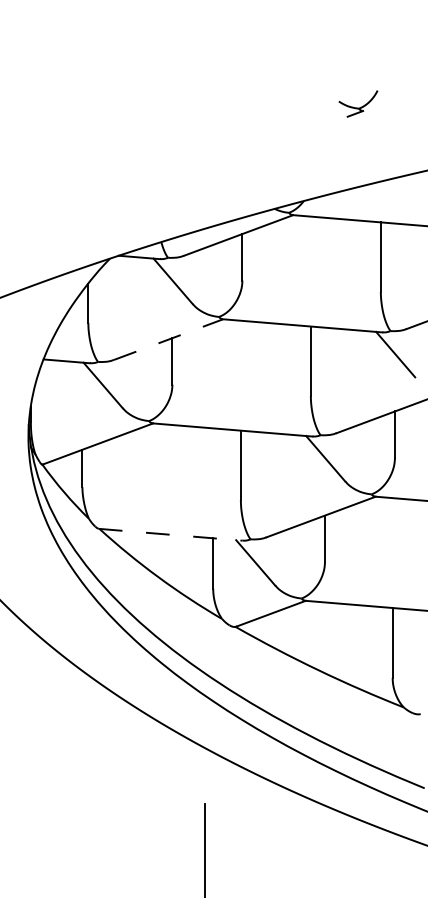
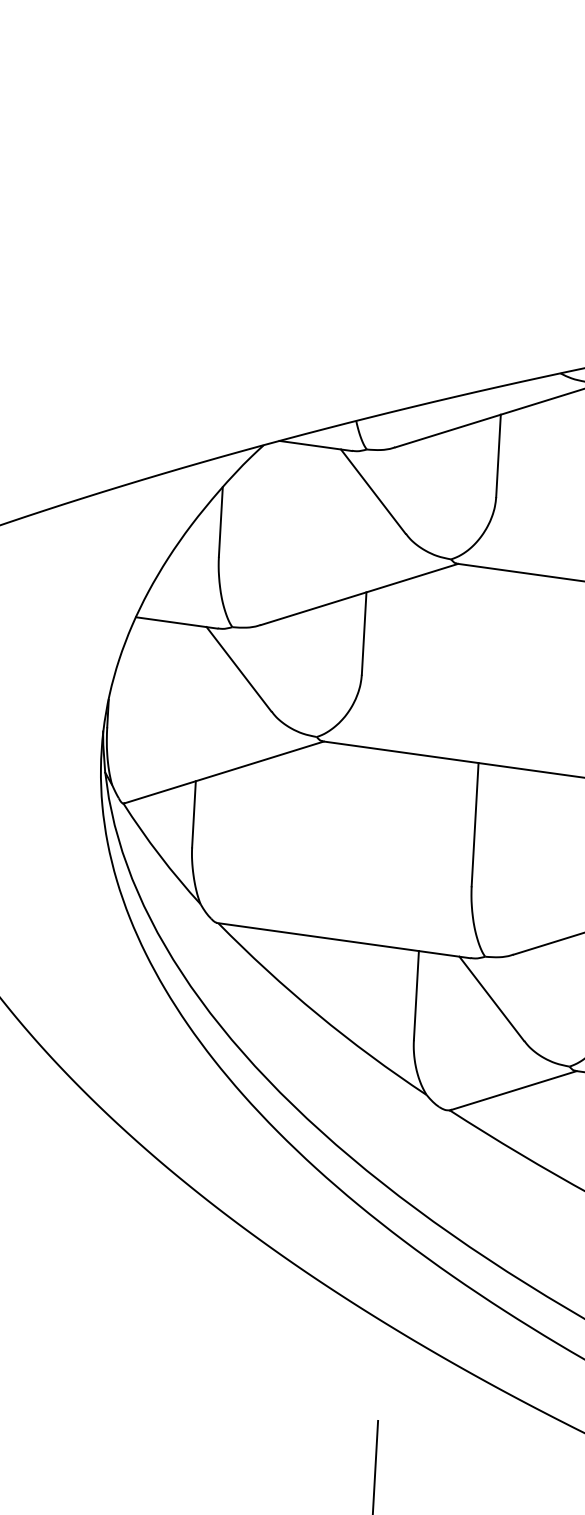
line: (169, 339) -> (361, 594), dashed -> solid
line: (171, 534) -> (345, 940), dashed -> solid

